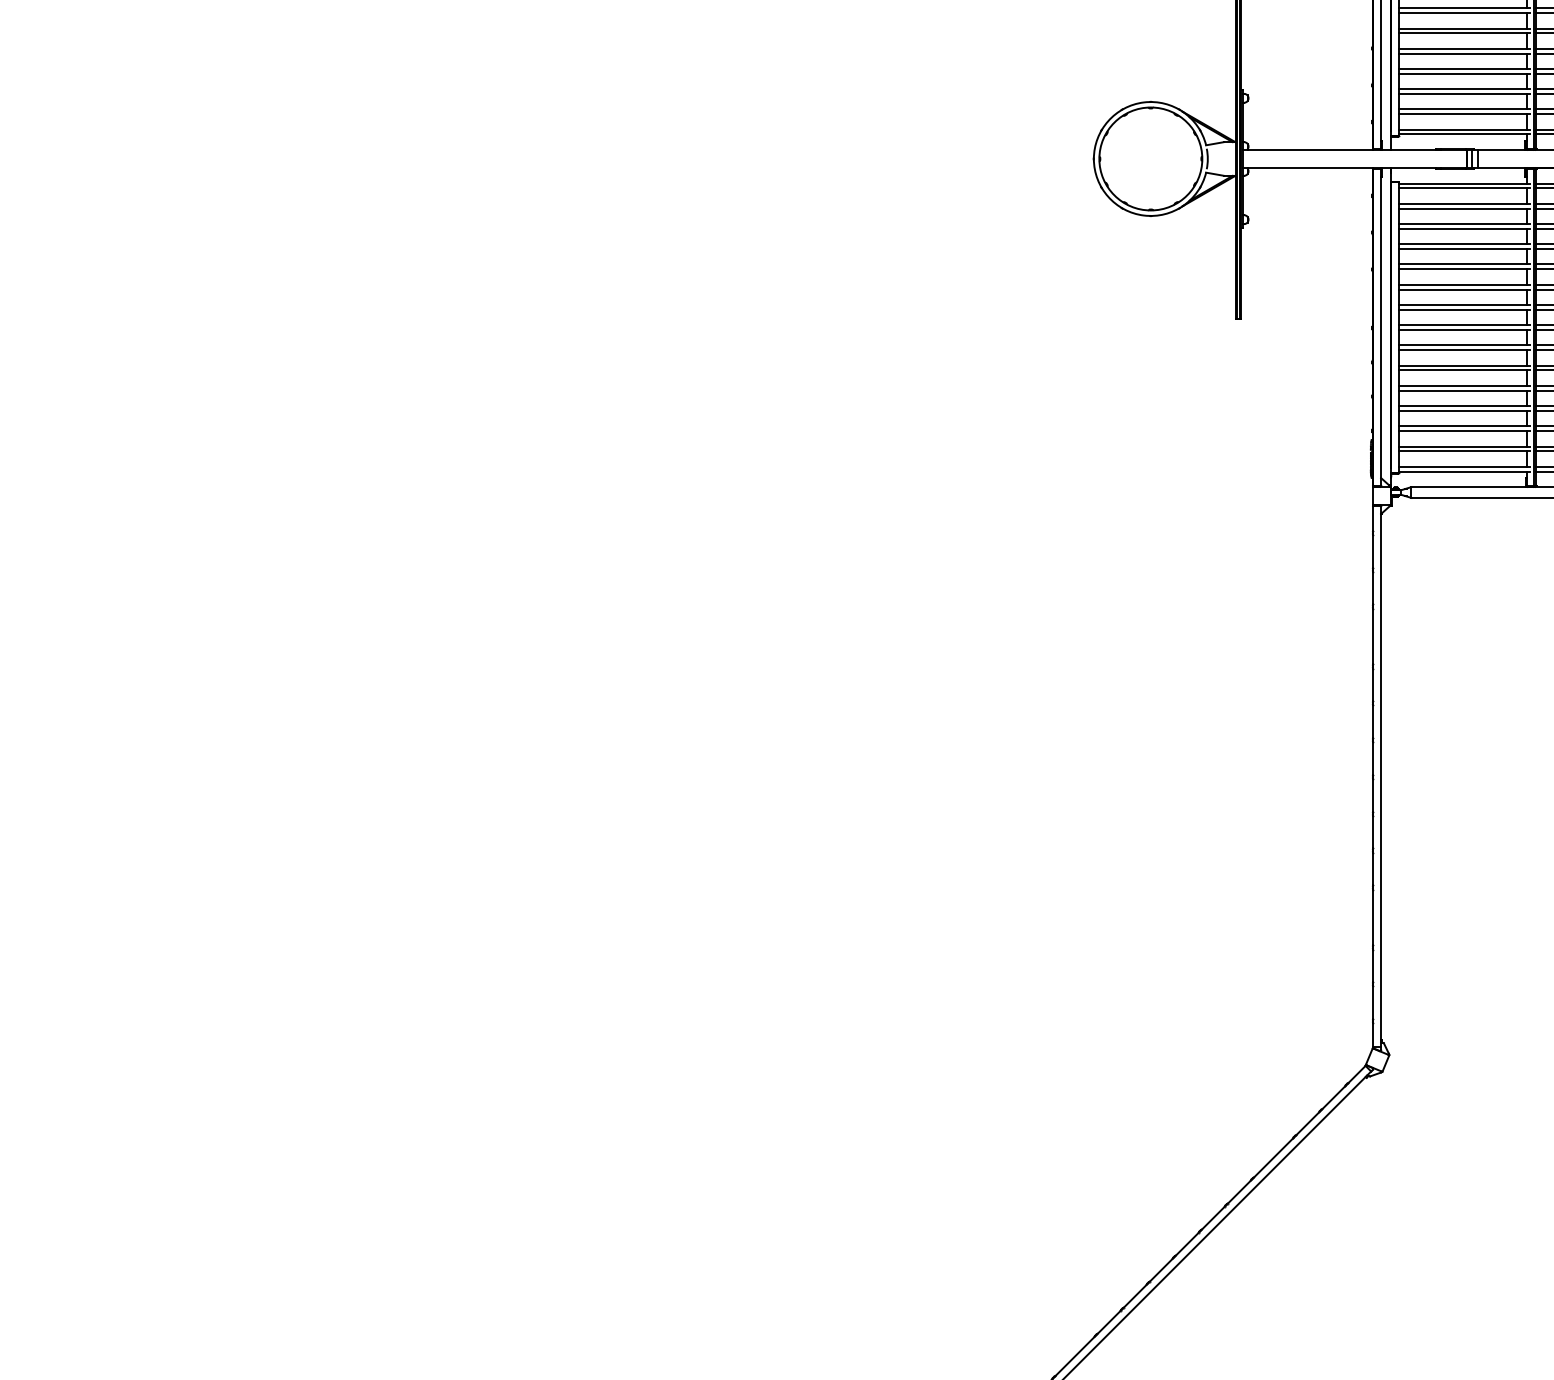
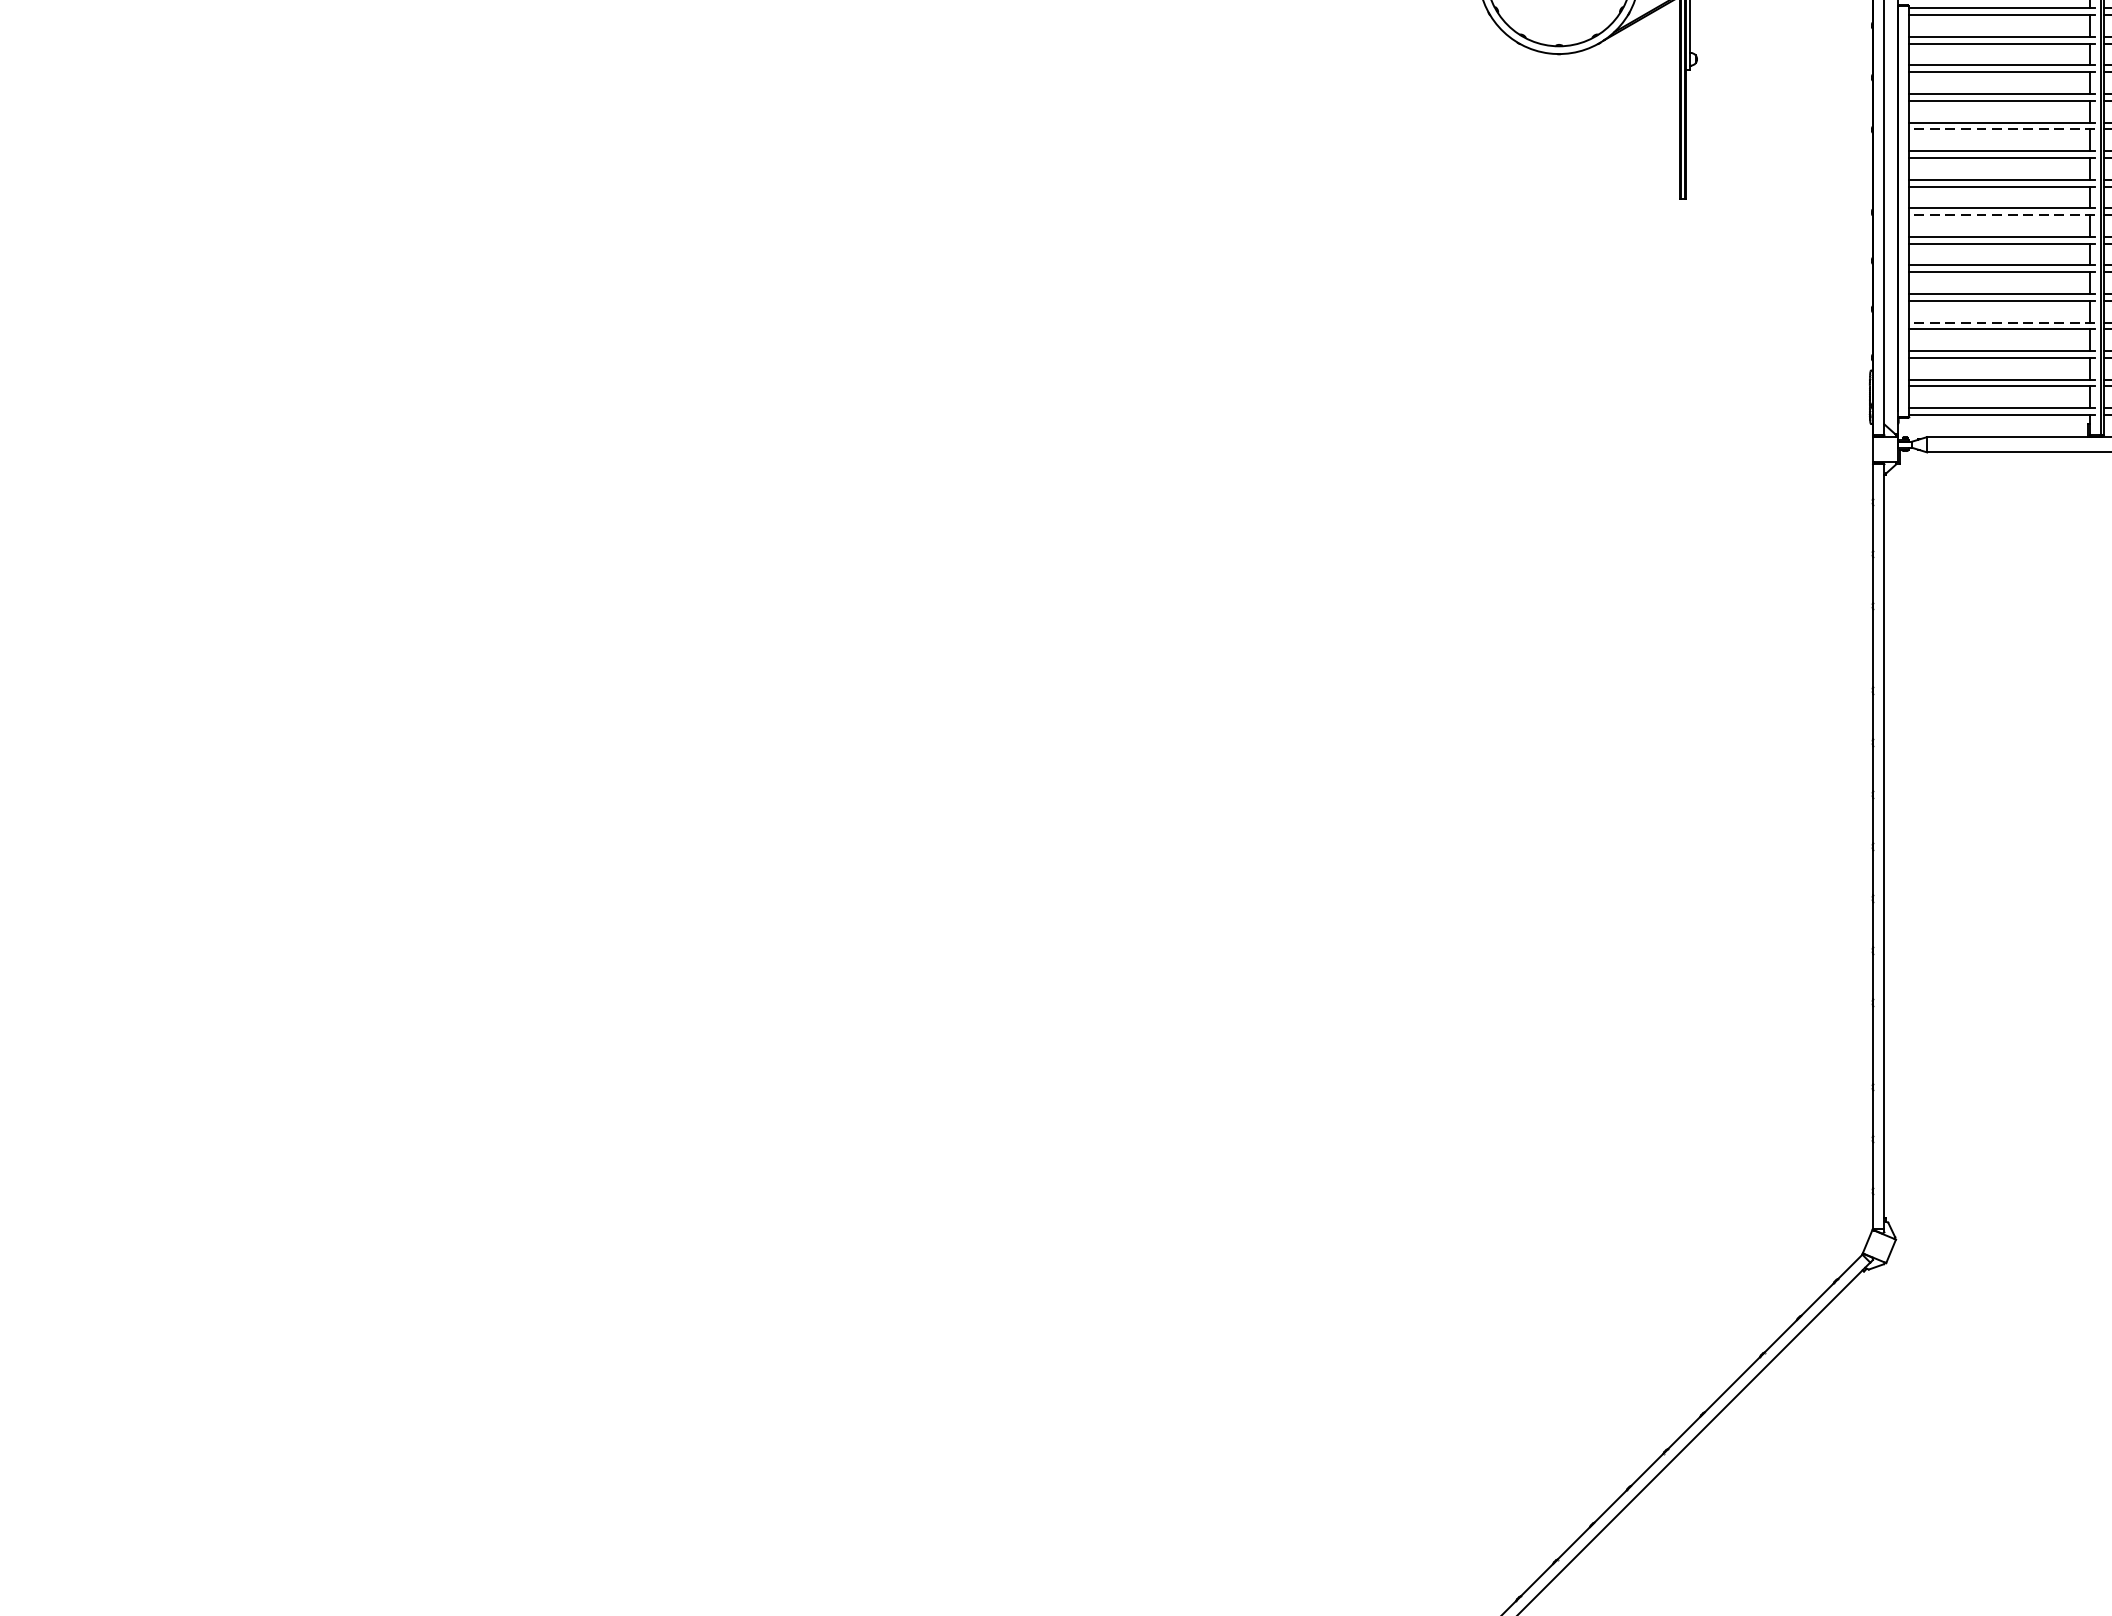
line: (1464, 269) -> (2002, 129), solid -> dashed
line: (1464, 329) -> (2002, 214), solid -> dashed
line: (1464, 406) -> (2002, 323), solid -> dashed

